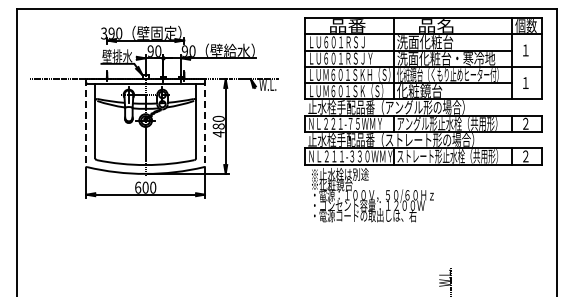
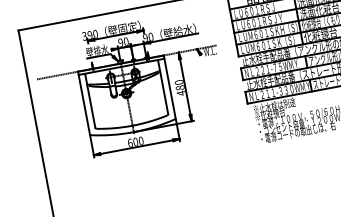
line: (86, 122) -> (84, 103), dashed -> solid
line: (204, 122) -> (169, 86), dashed -> solid

